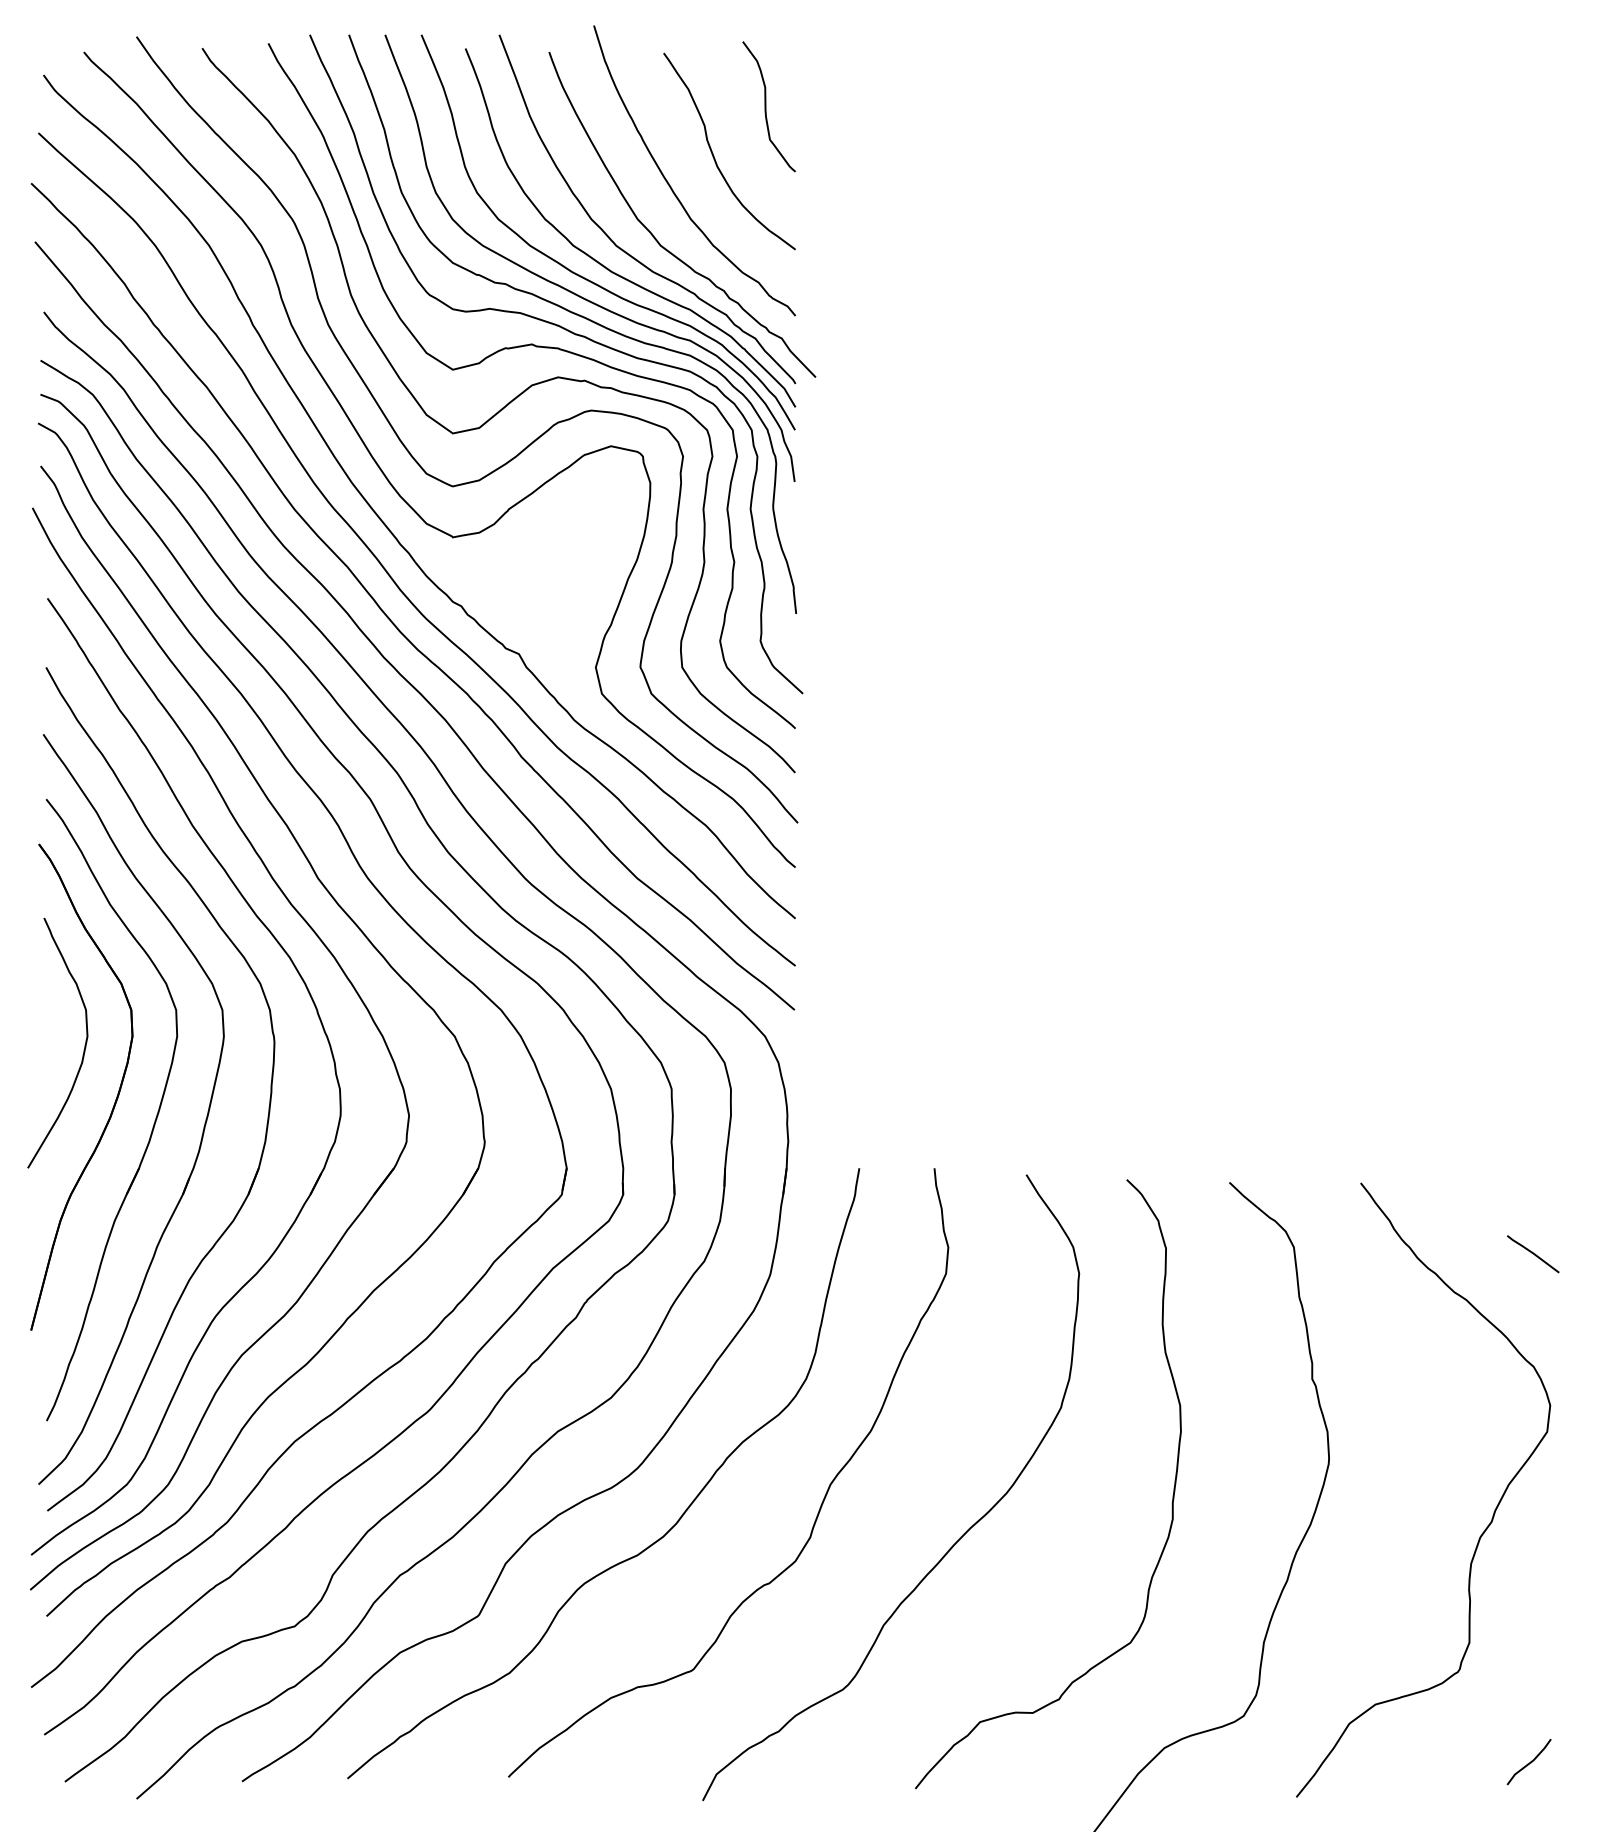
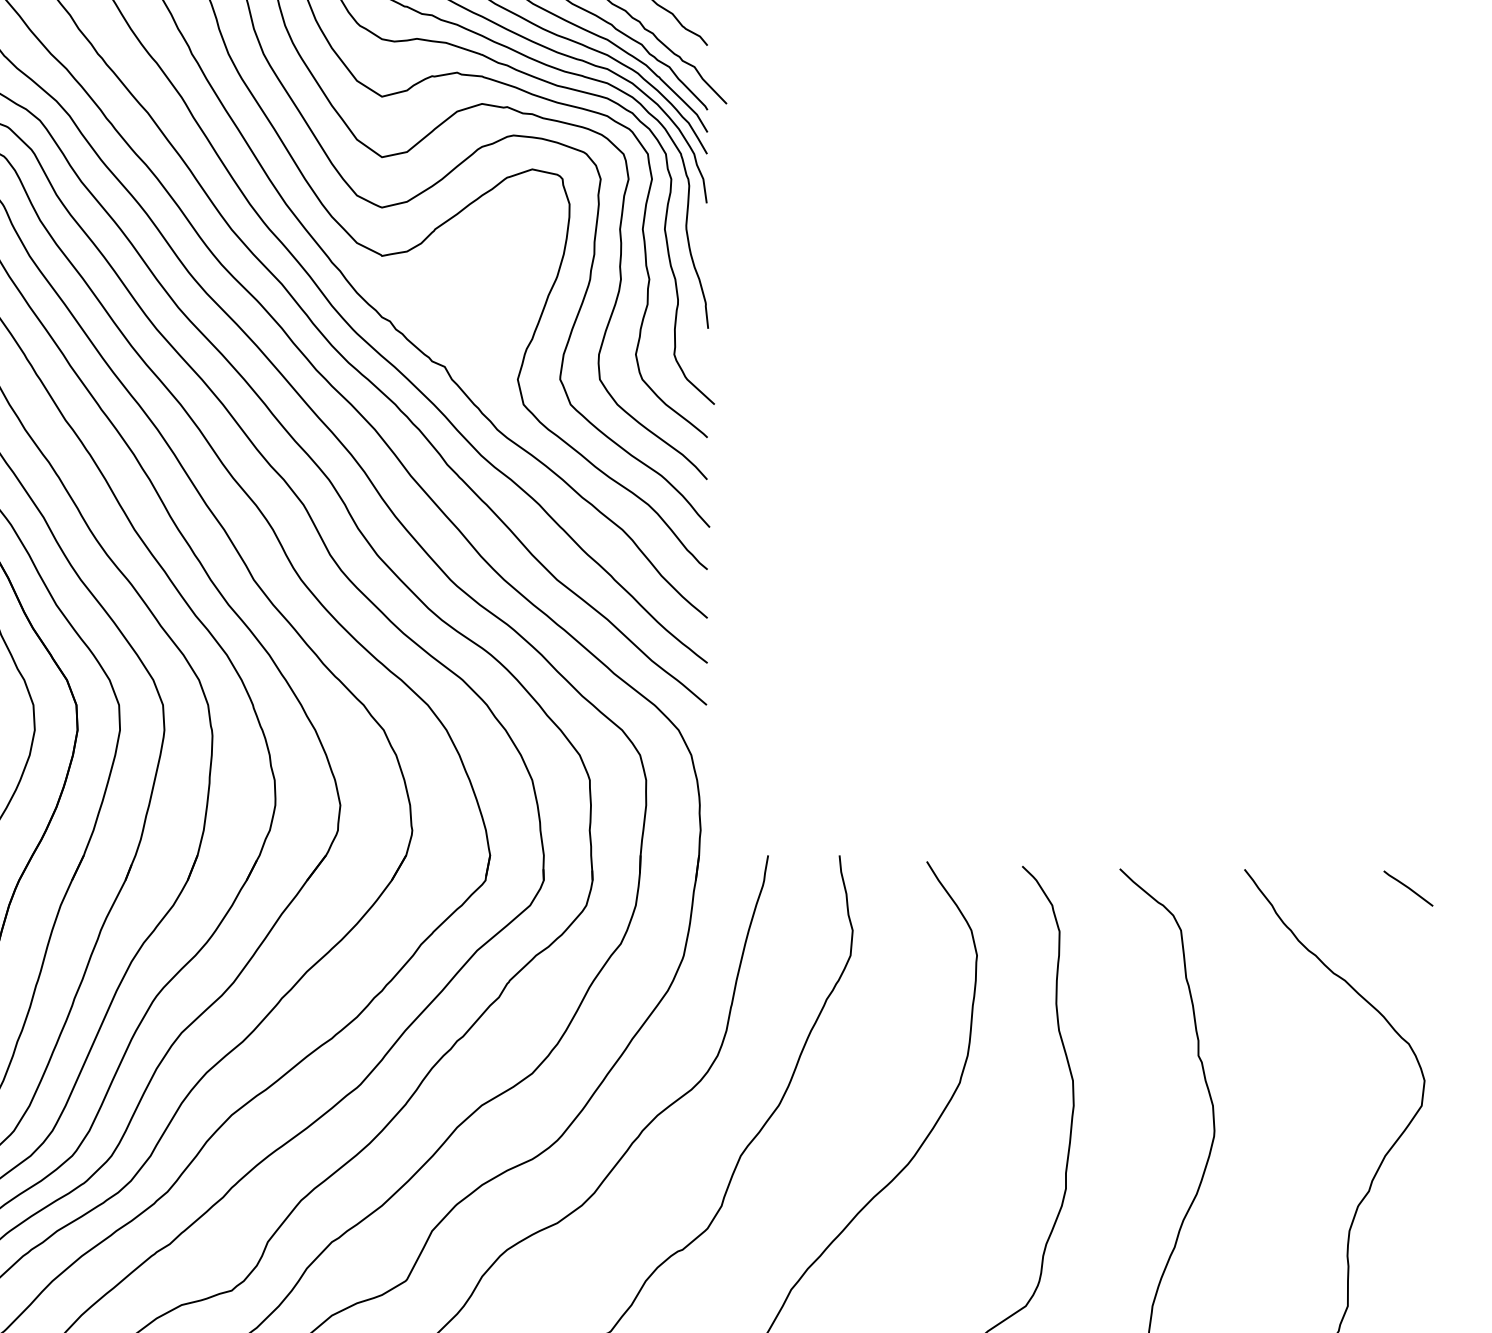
line: (1533, 1254) -> (1408, 888), moved

